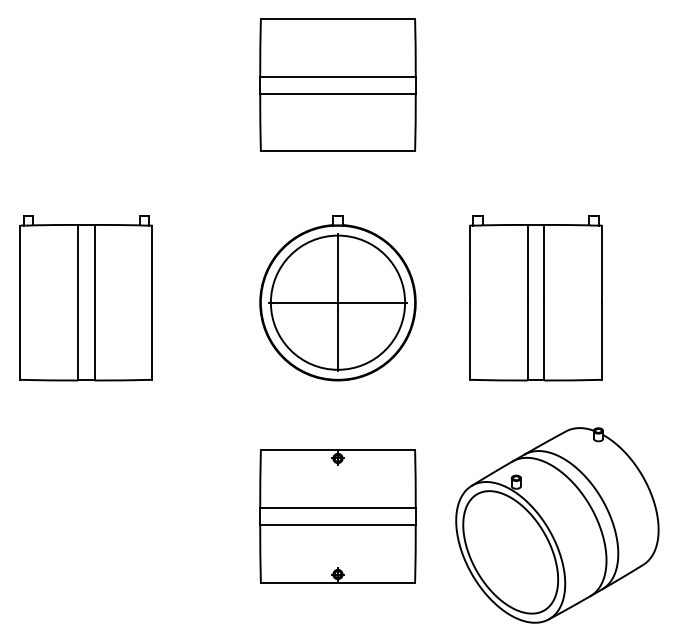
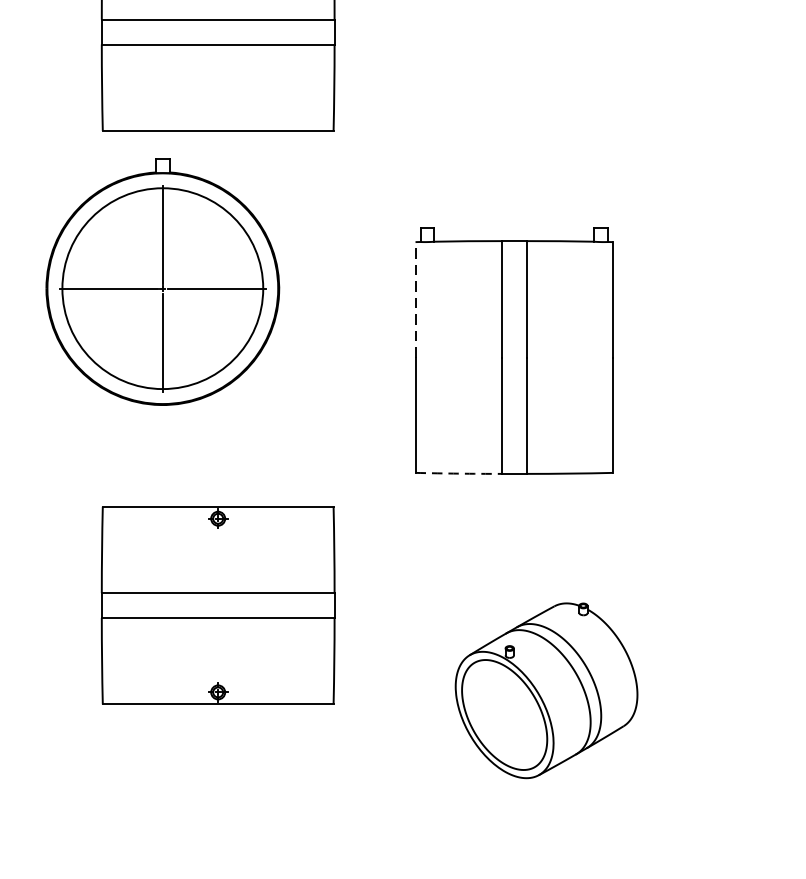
line: (469, 264) -> (414, 300), solid -> dashed
part: (337, 298) -> (162, 282), moved
arc: (498, 380) -> (458, 473), solid -> dashed
part: (337, 516) -> (217, 605), moved
part: (557, 525) -> (546, 690), size x0.6

